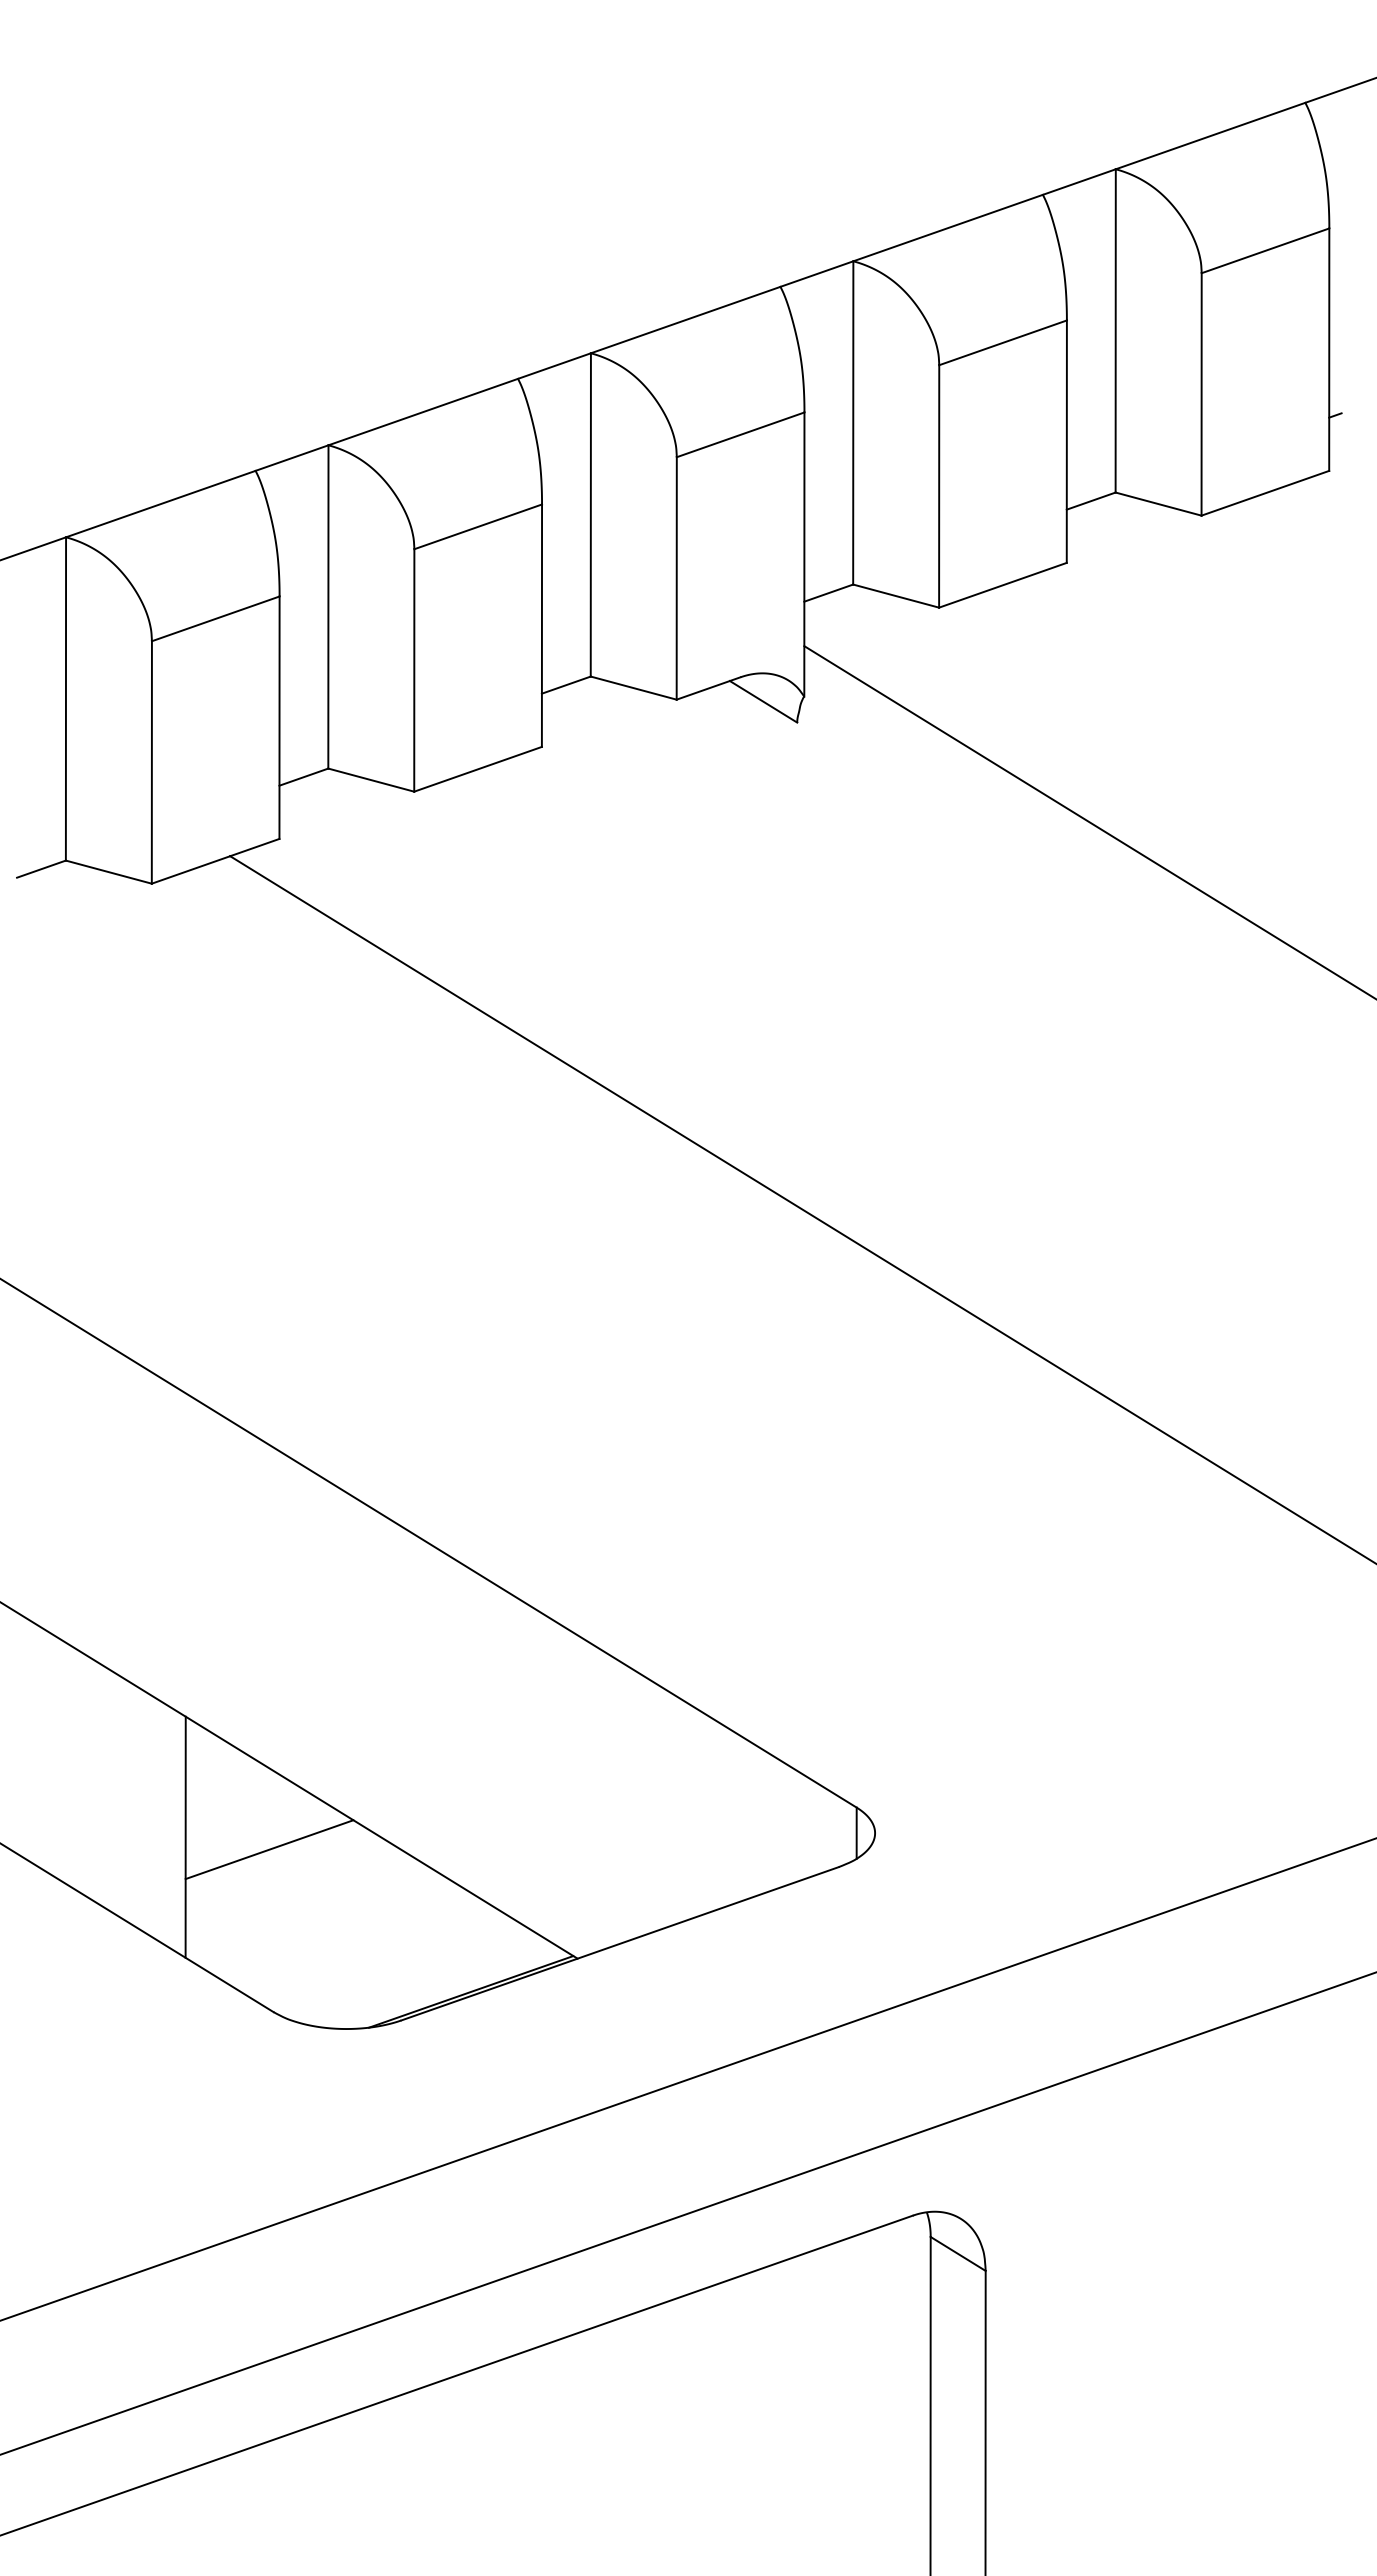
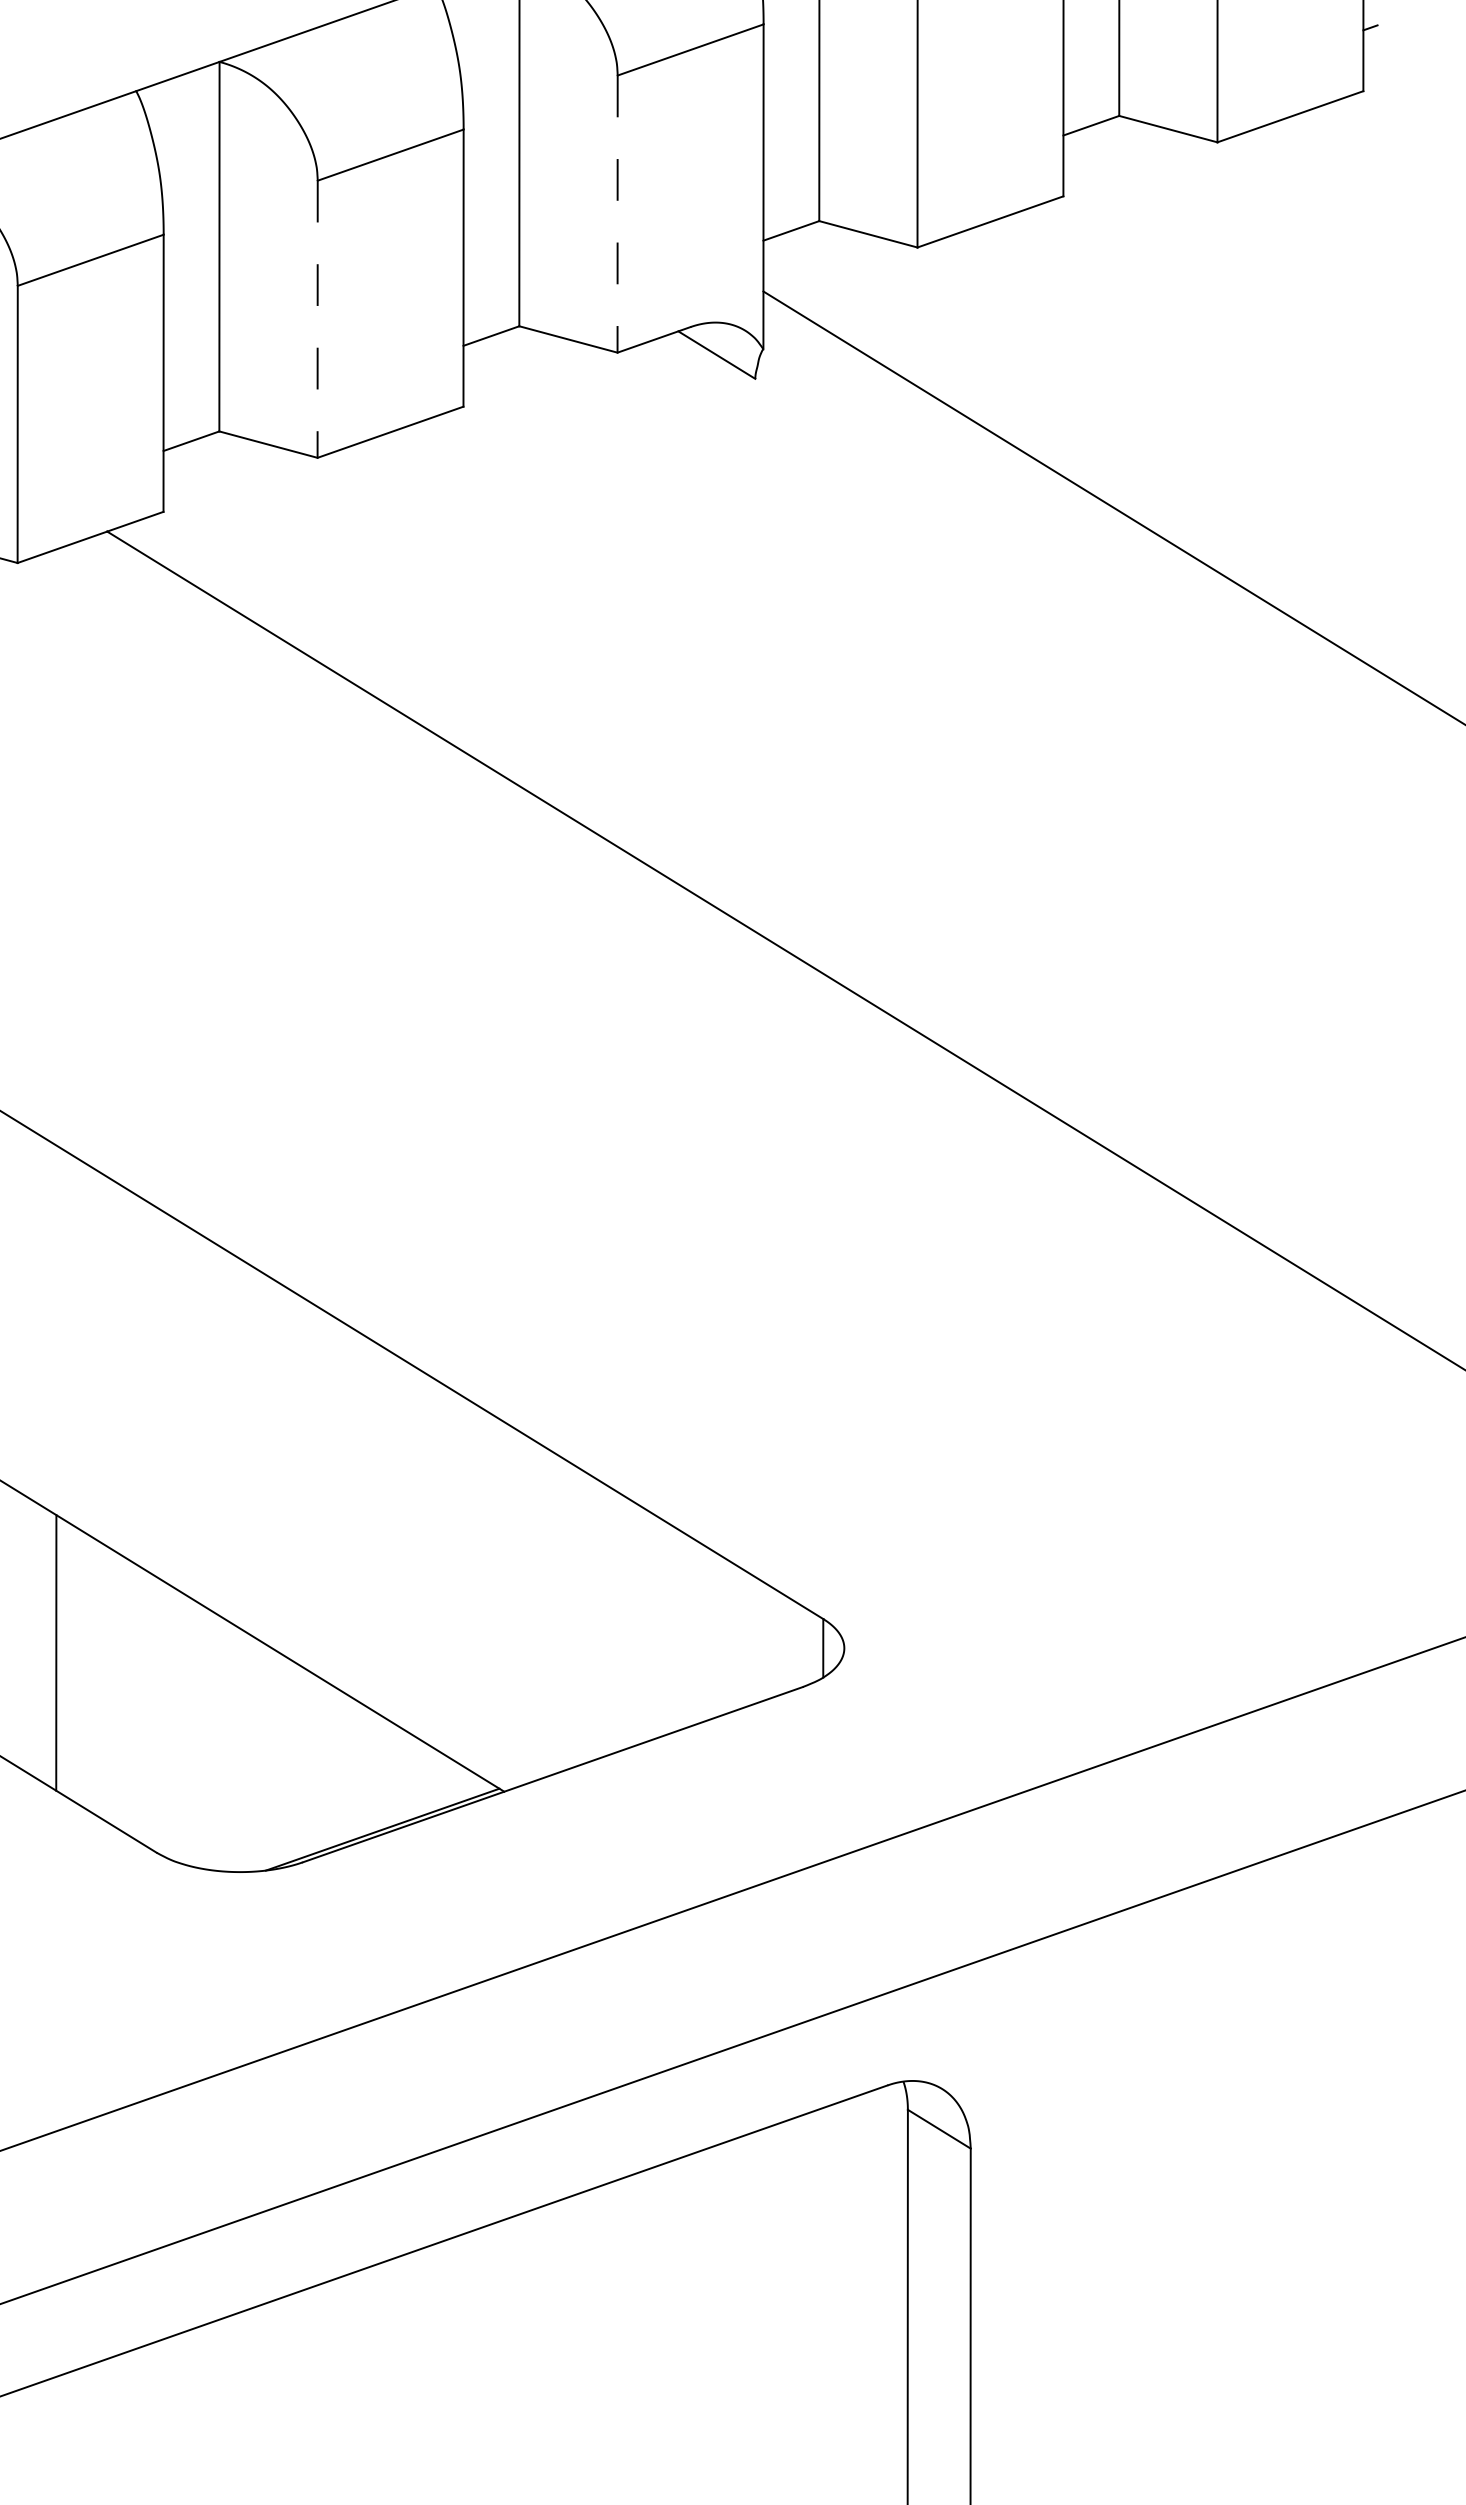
line: (676, 578) -> (617, 214), solid -> dashed
line: (414, 670) -> (317, 319), solid -> dashed
line: (269, 1849) -> (152, 1666), removed

